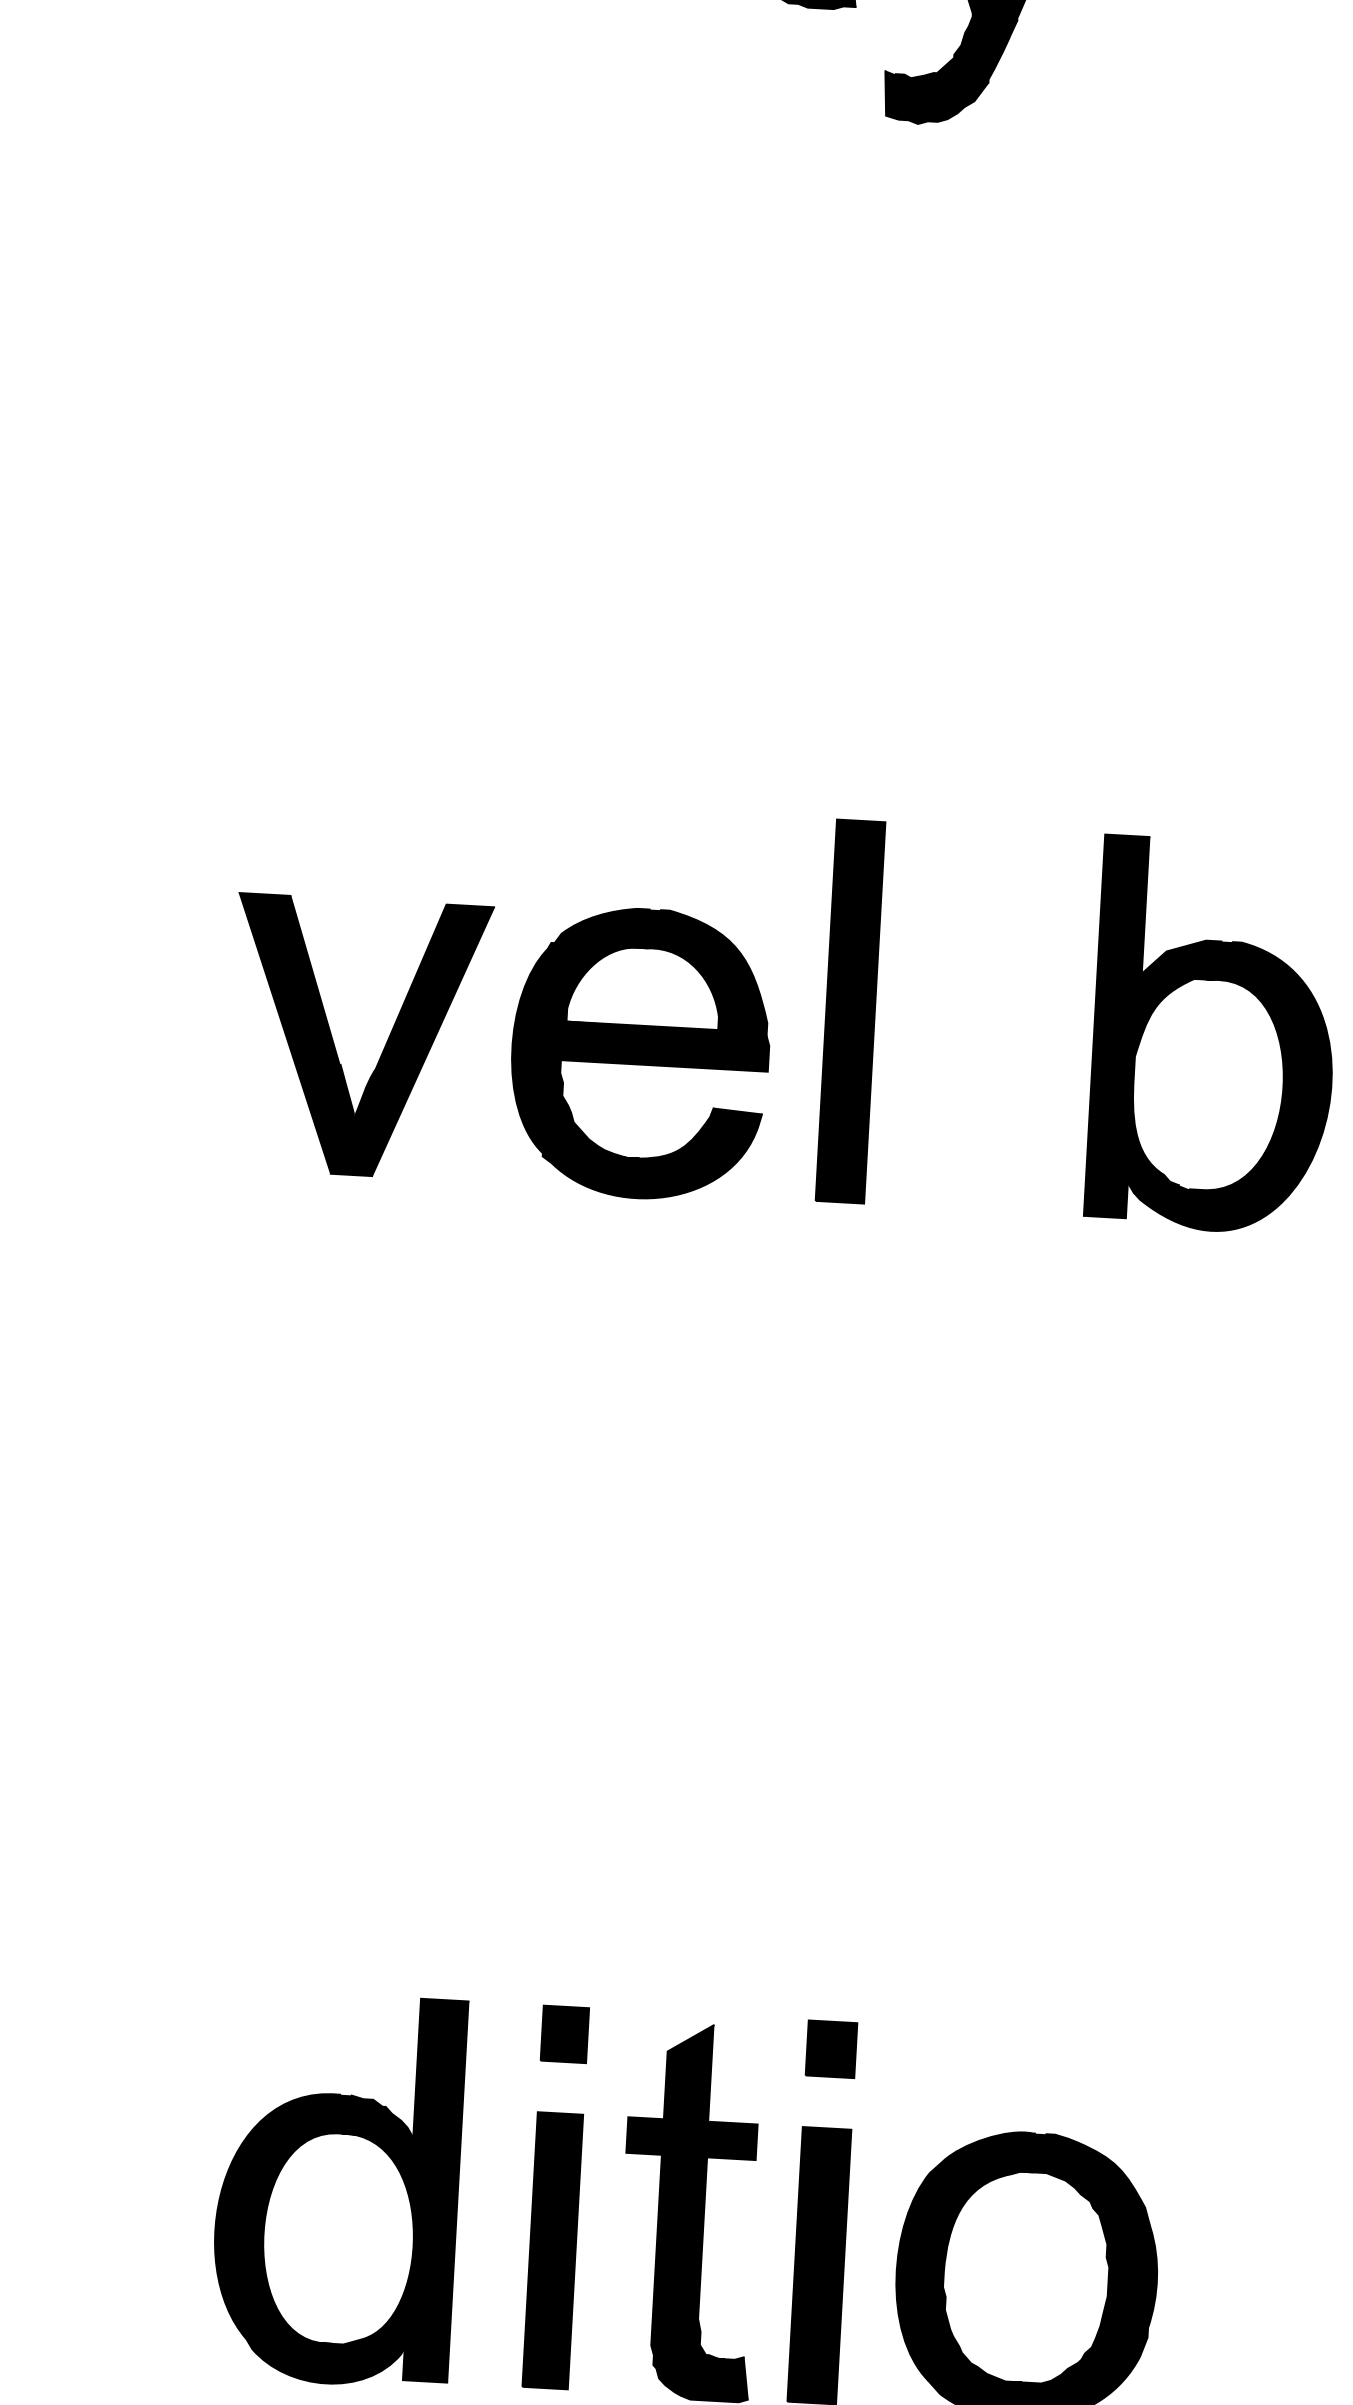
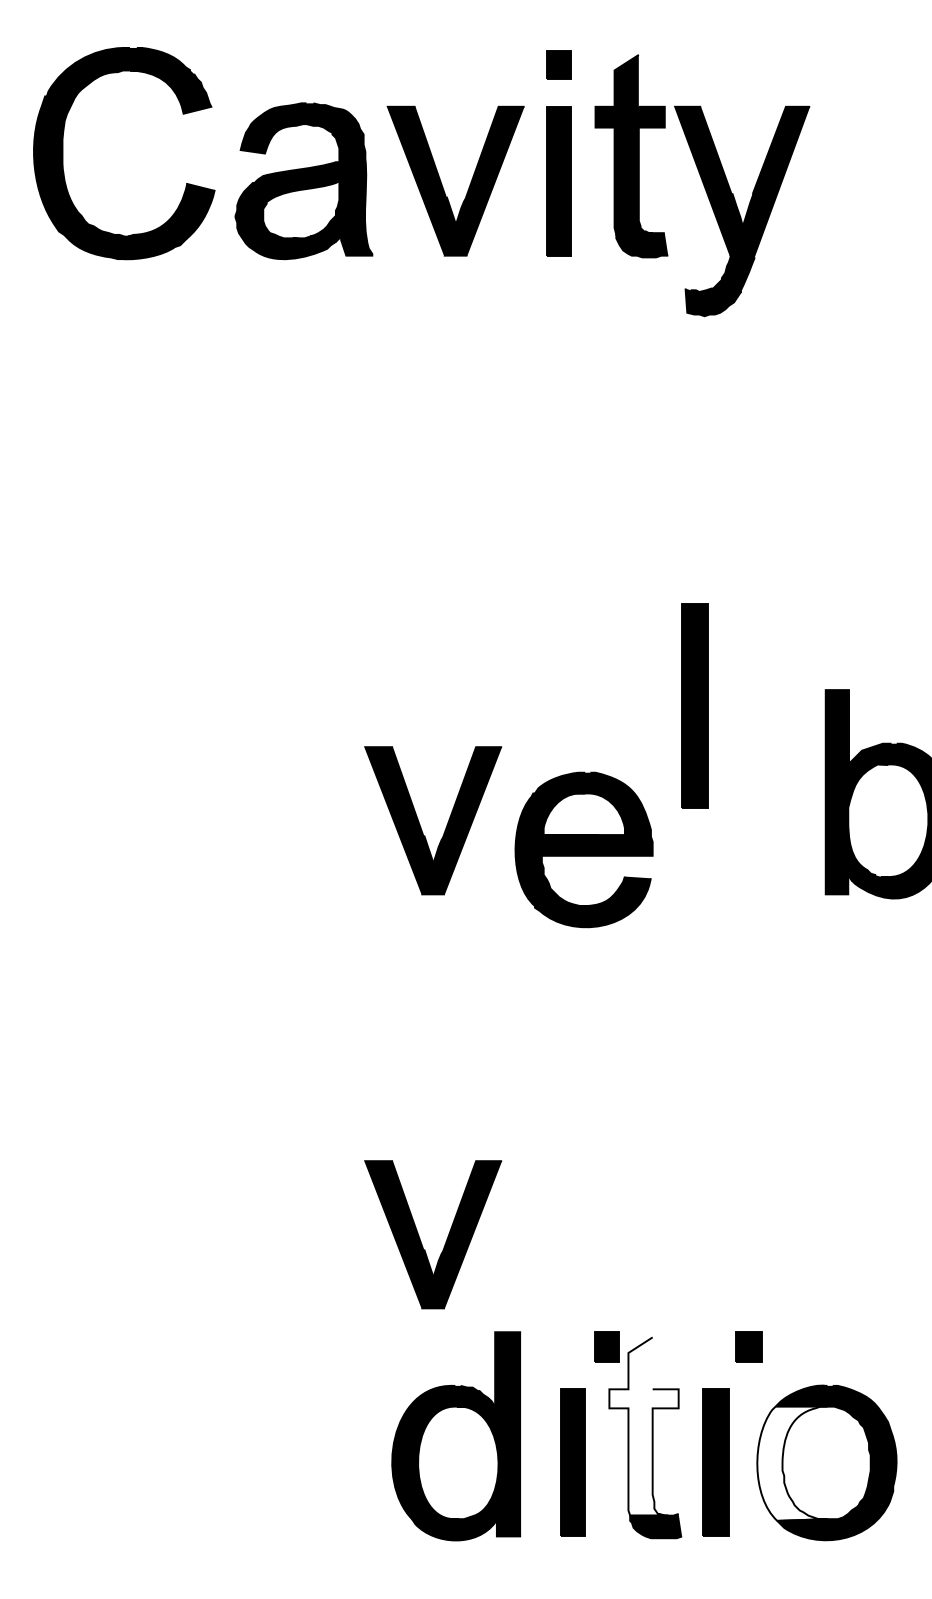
part: (849, 1010) -> (694, 705), moved
part: (639, 1052) -> (583, 849), moved
part: (291, 1816) -> (420, 1238), added
part: (563, 2033) -> (606, 1346), moved
part: (830, 2048) -> (748, 1346), moved
fill: (688, 2190) -> (643, 1426), removed
fill: (962, 2274) -> (792, 1463), removed

